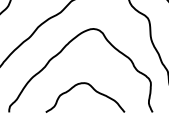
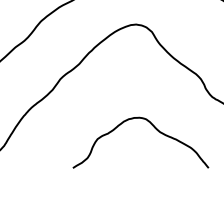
curve: (92, 89) -> (153, 128), moved

